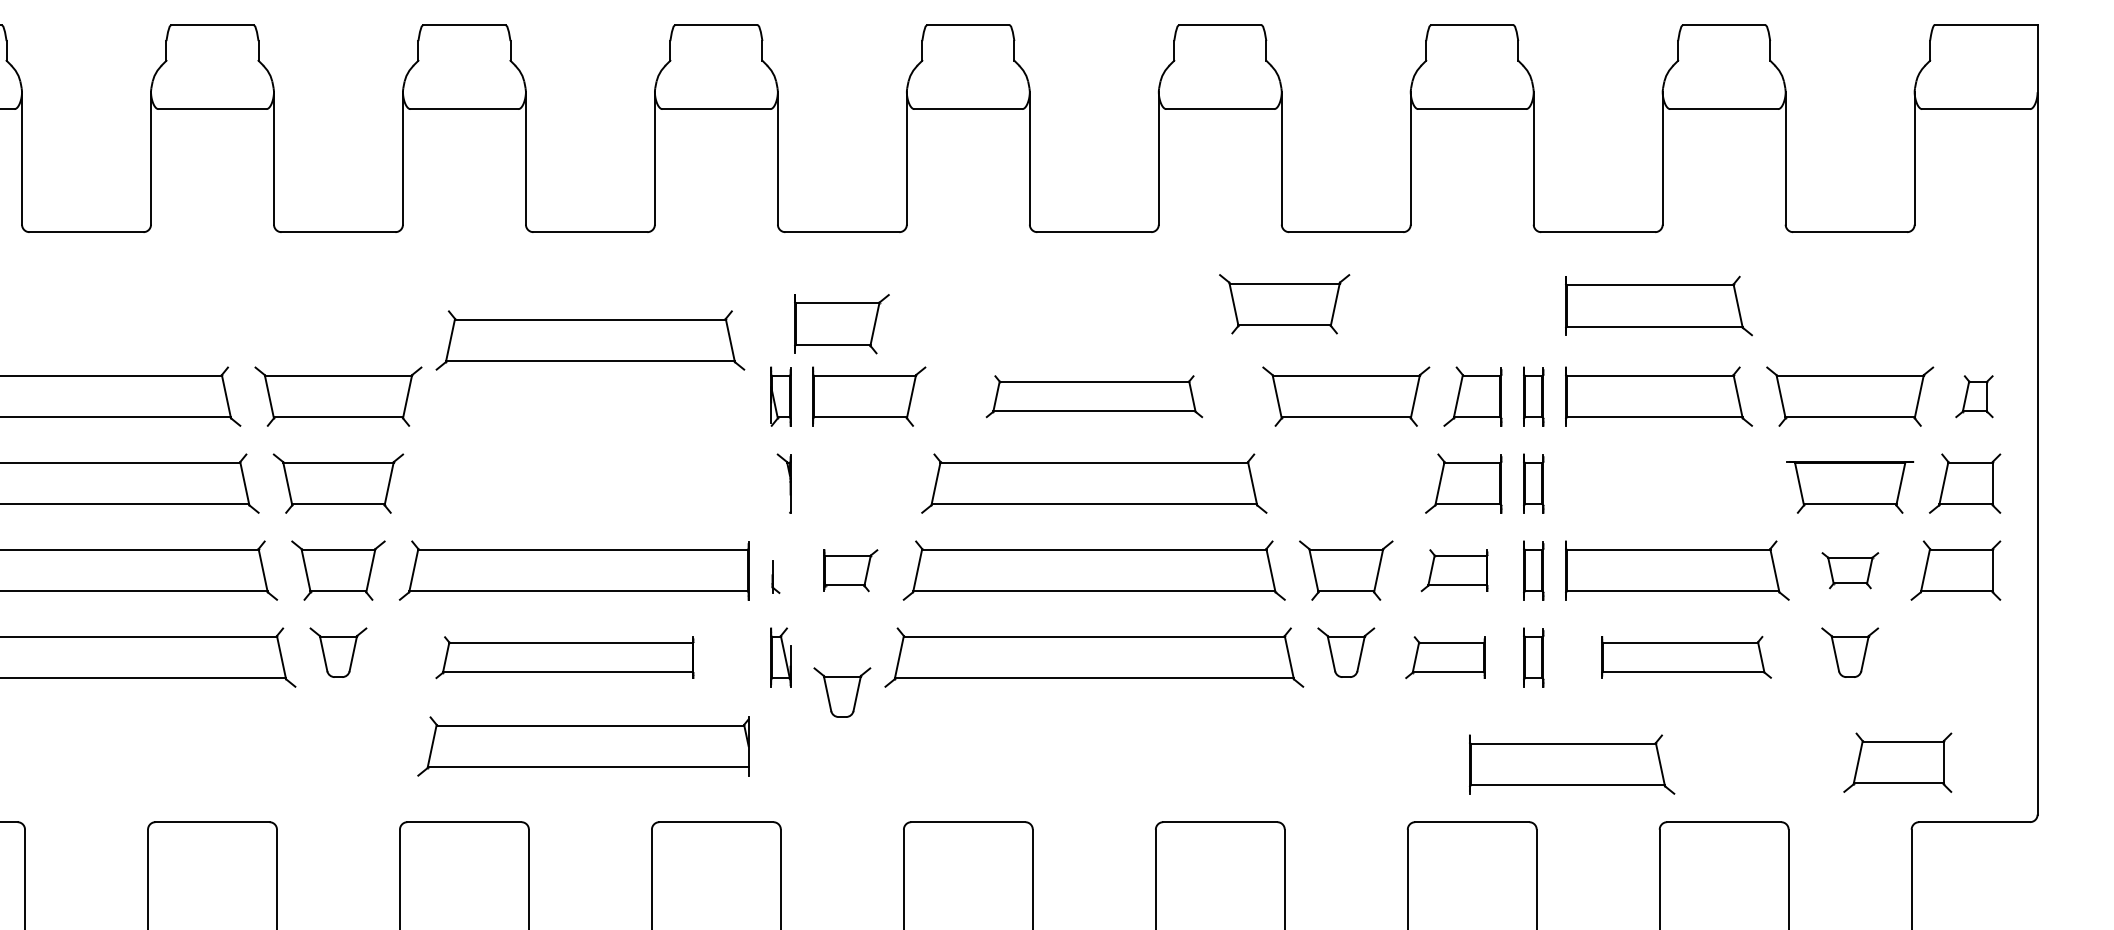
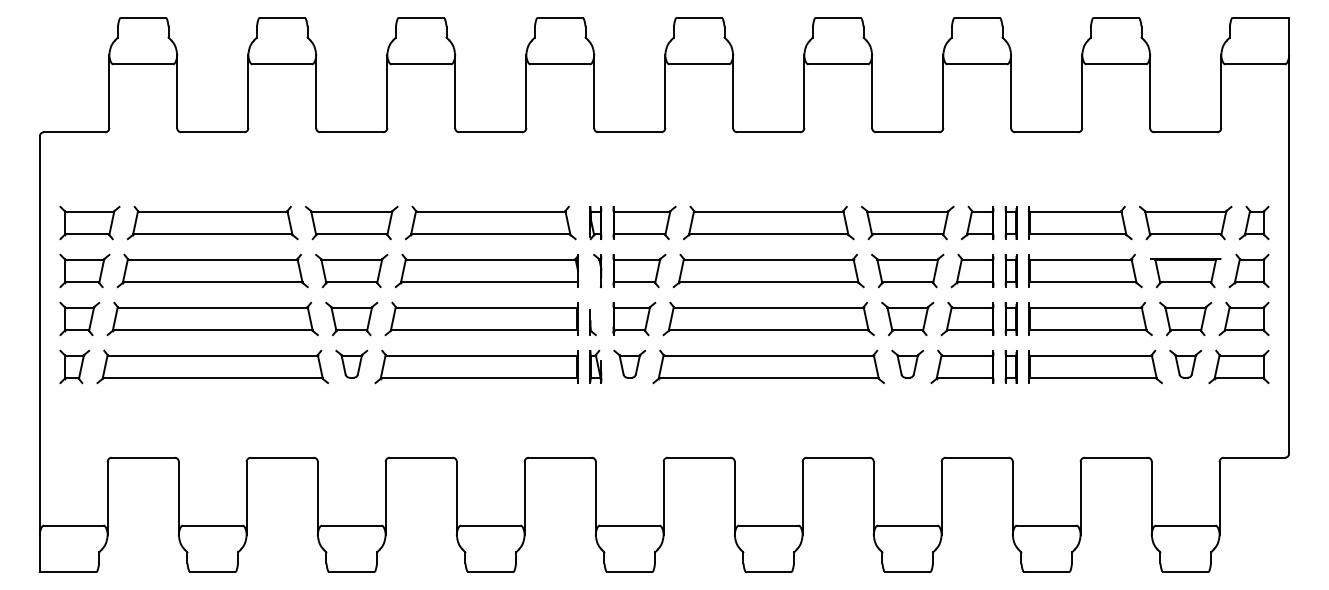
part: (1284, 303) -> (907, 270), moved
part: (1659, 305) -> (1080, 172), removed
part: (841, 323) -> (639, 270), moved
part: (589, 339) -> (490, 222), moved
part: (1093, 395) -> (768, 222), size x1.43
part: (1974, 395) -> (1254, 222), size x1.43
part: (850, 569) -> (634, 318), size x1.43
part: (1454, 569) -> (967, 318), size x1.43
part: (1849, 569) -> (1185, 318), size x1.67
part: (774, 577) -> (592, 322), size x1.43
part: (564, 656) -> (476, 366), size x1.43
part: (1445, 656) -> (962, 366), size x1.43
part: (1686, 656) -> (1095, 366), size x1.43
part: (841, 691) -> (629, 363), moved
part: (582, 745) -> (486, 270), moved
part: (1896, 761) -> (1238, 366), moved
part: (1572, 763) -> (1085, 270), moved

